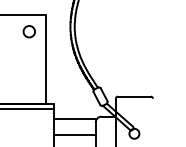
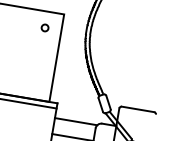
circle: (28, 31) -> (44, 27), size x0.6

